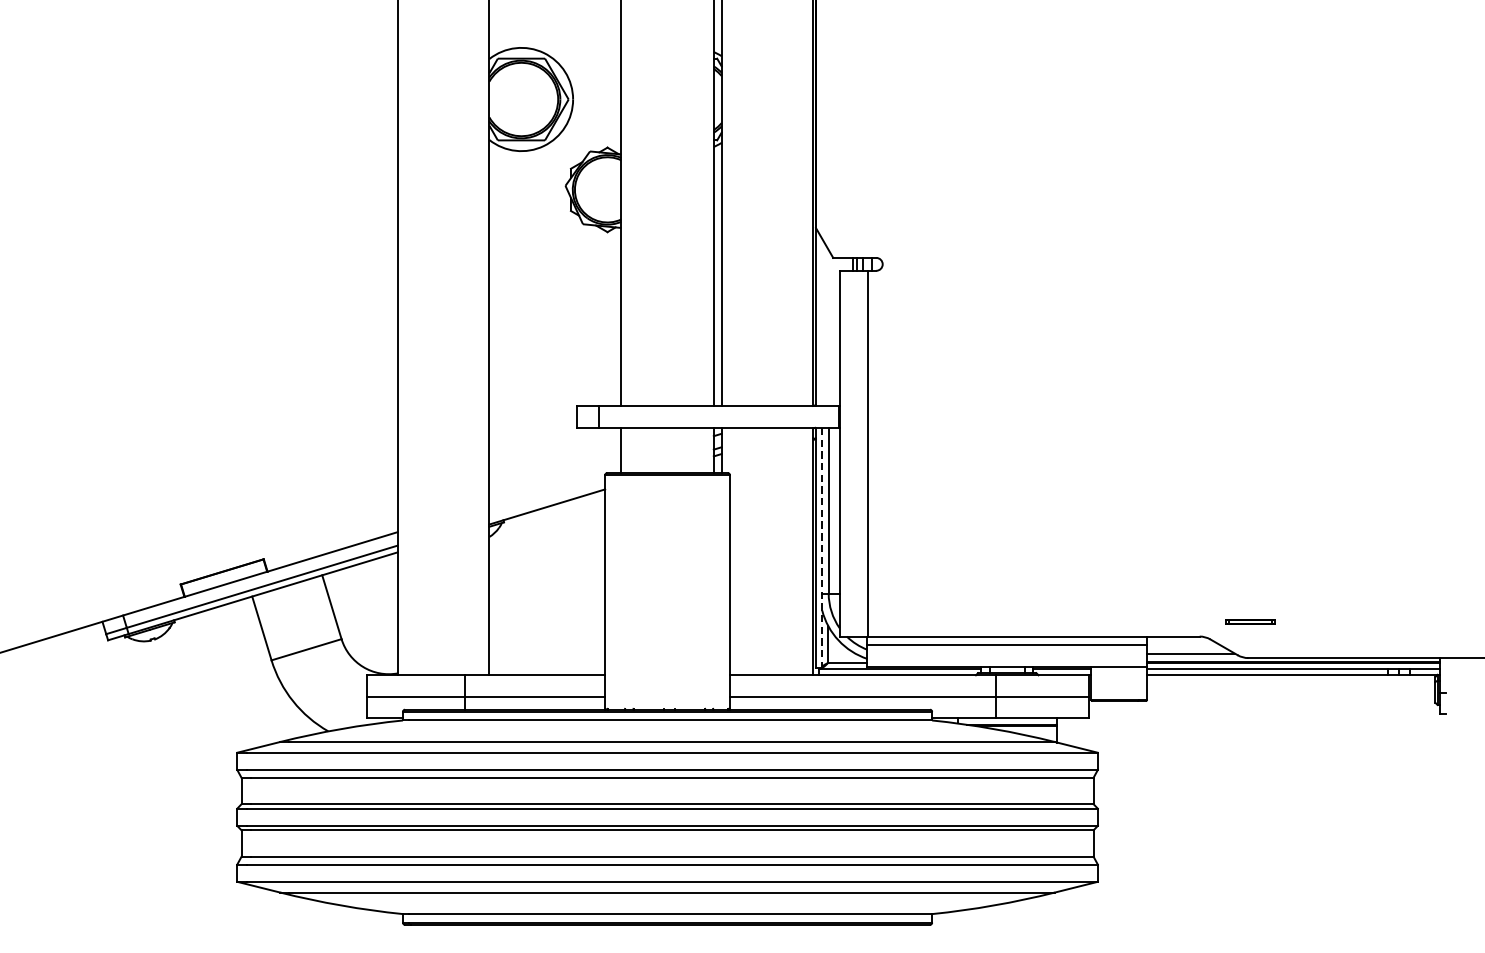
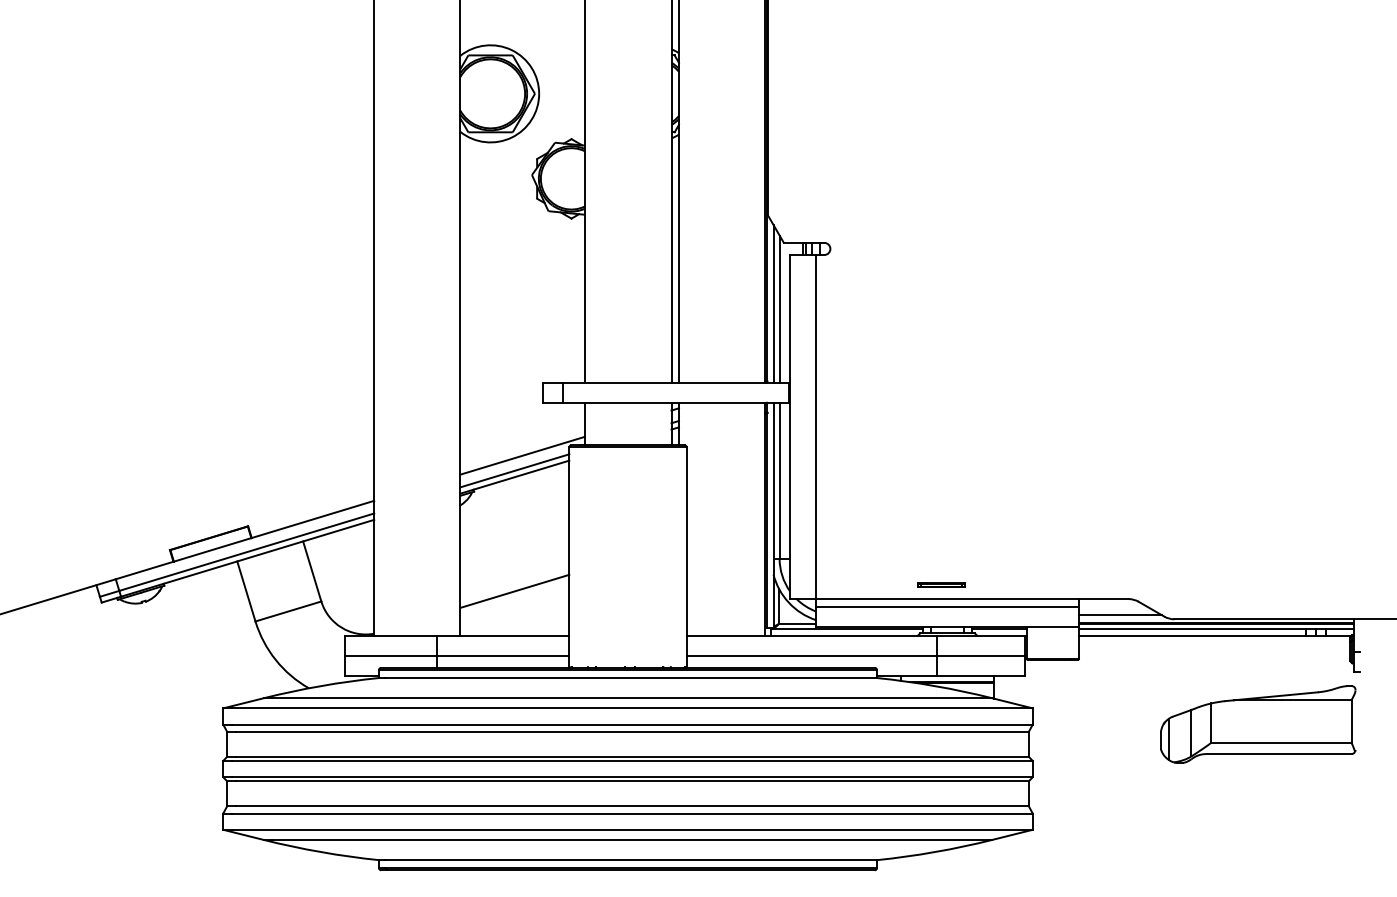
line: (822, 322) -> (773, 303), added
line: (828, 327) -> (779, 308), added
line: (555, 483) -> (522, 455), added
line: (546, 499) -> (514, 470), added
line: (822, 547) -> (773, 515), dashed -> solid
part: (1250, 621) -> (941, 584), moved
line: (546, 627) -> (514, 590), added
part: (1337, 769) -> (1258, 724), added

